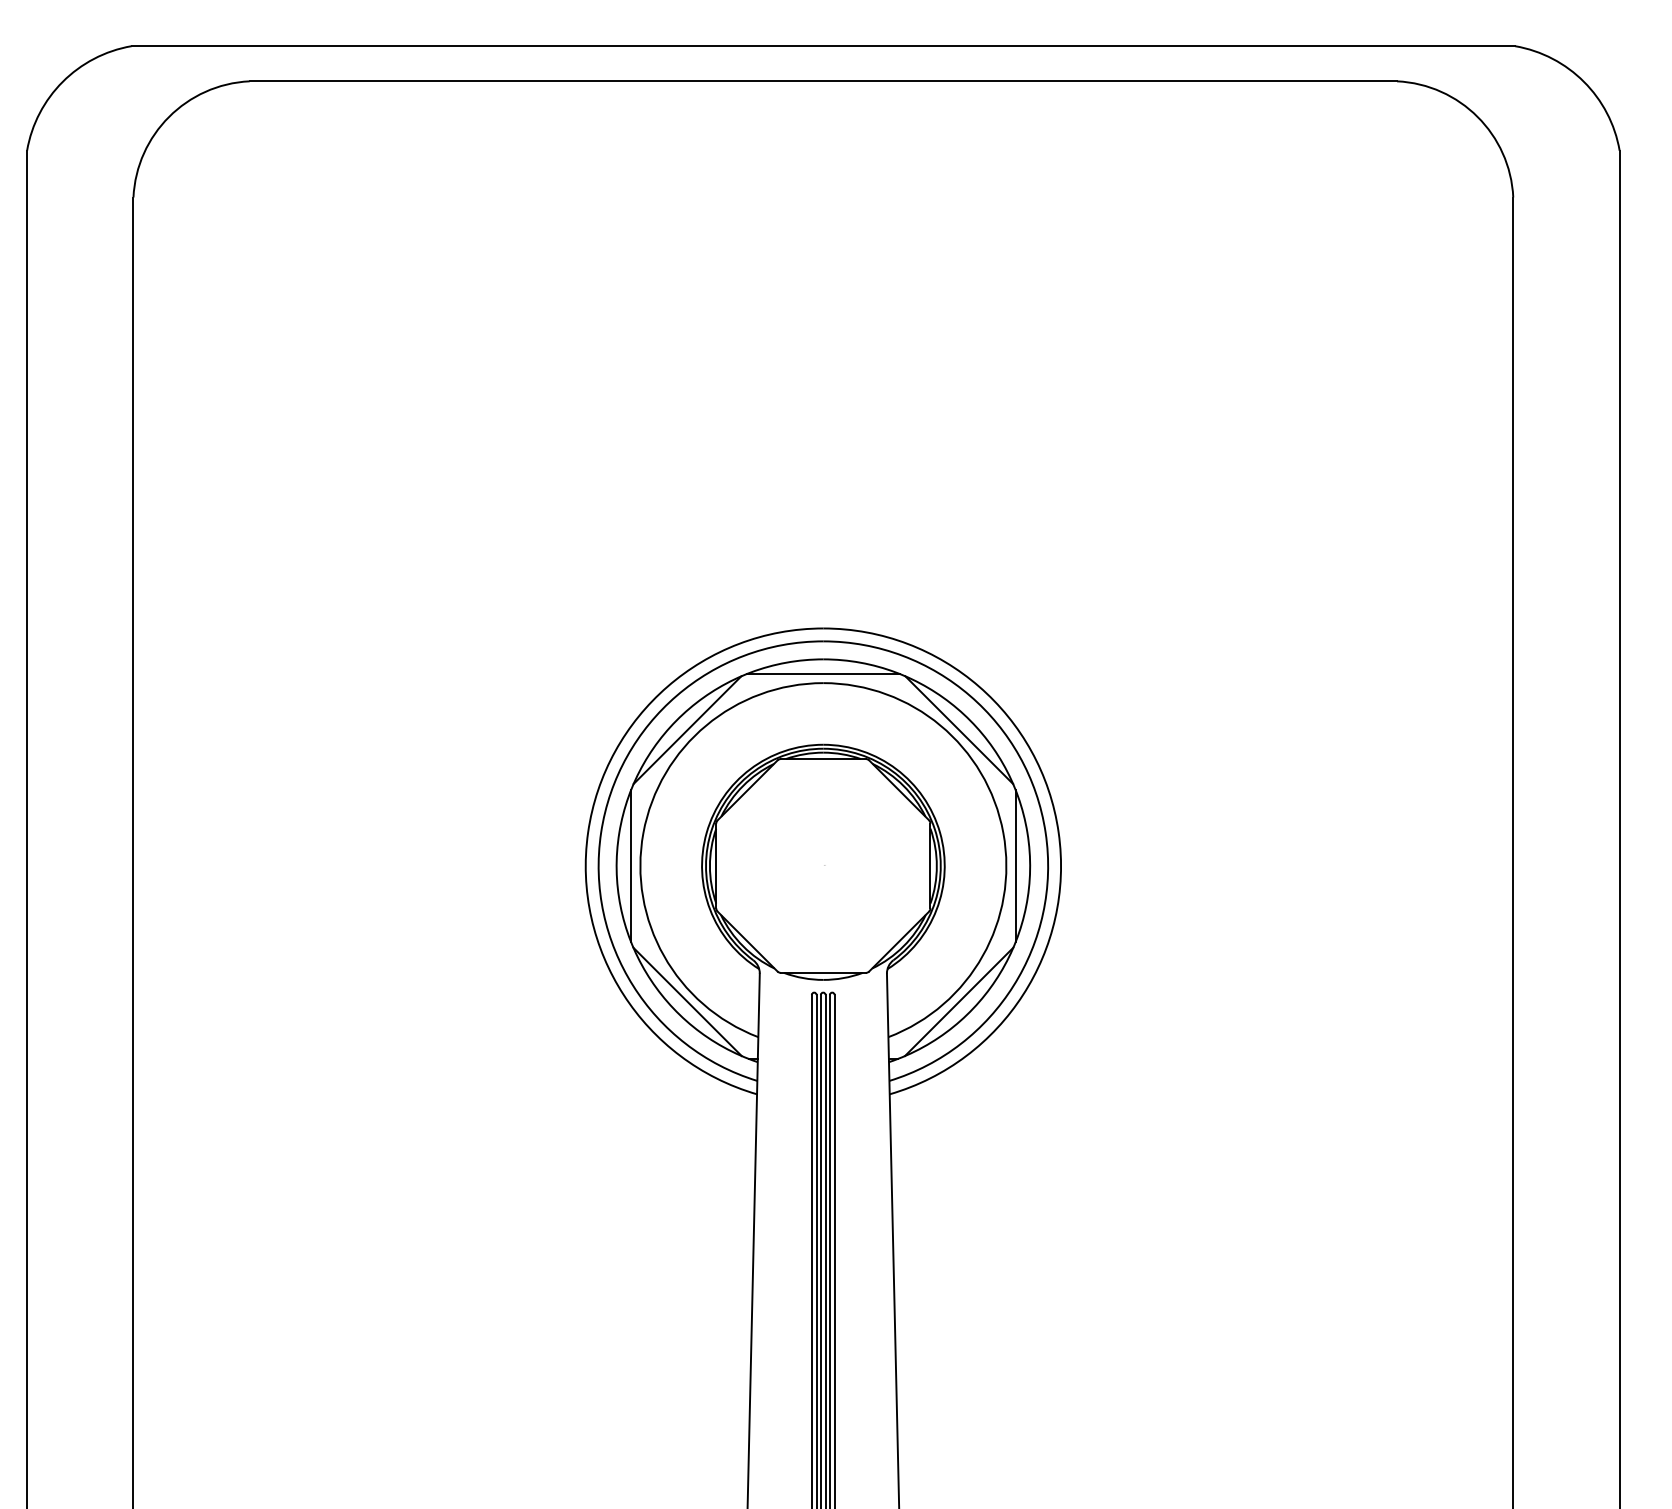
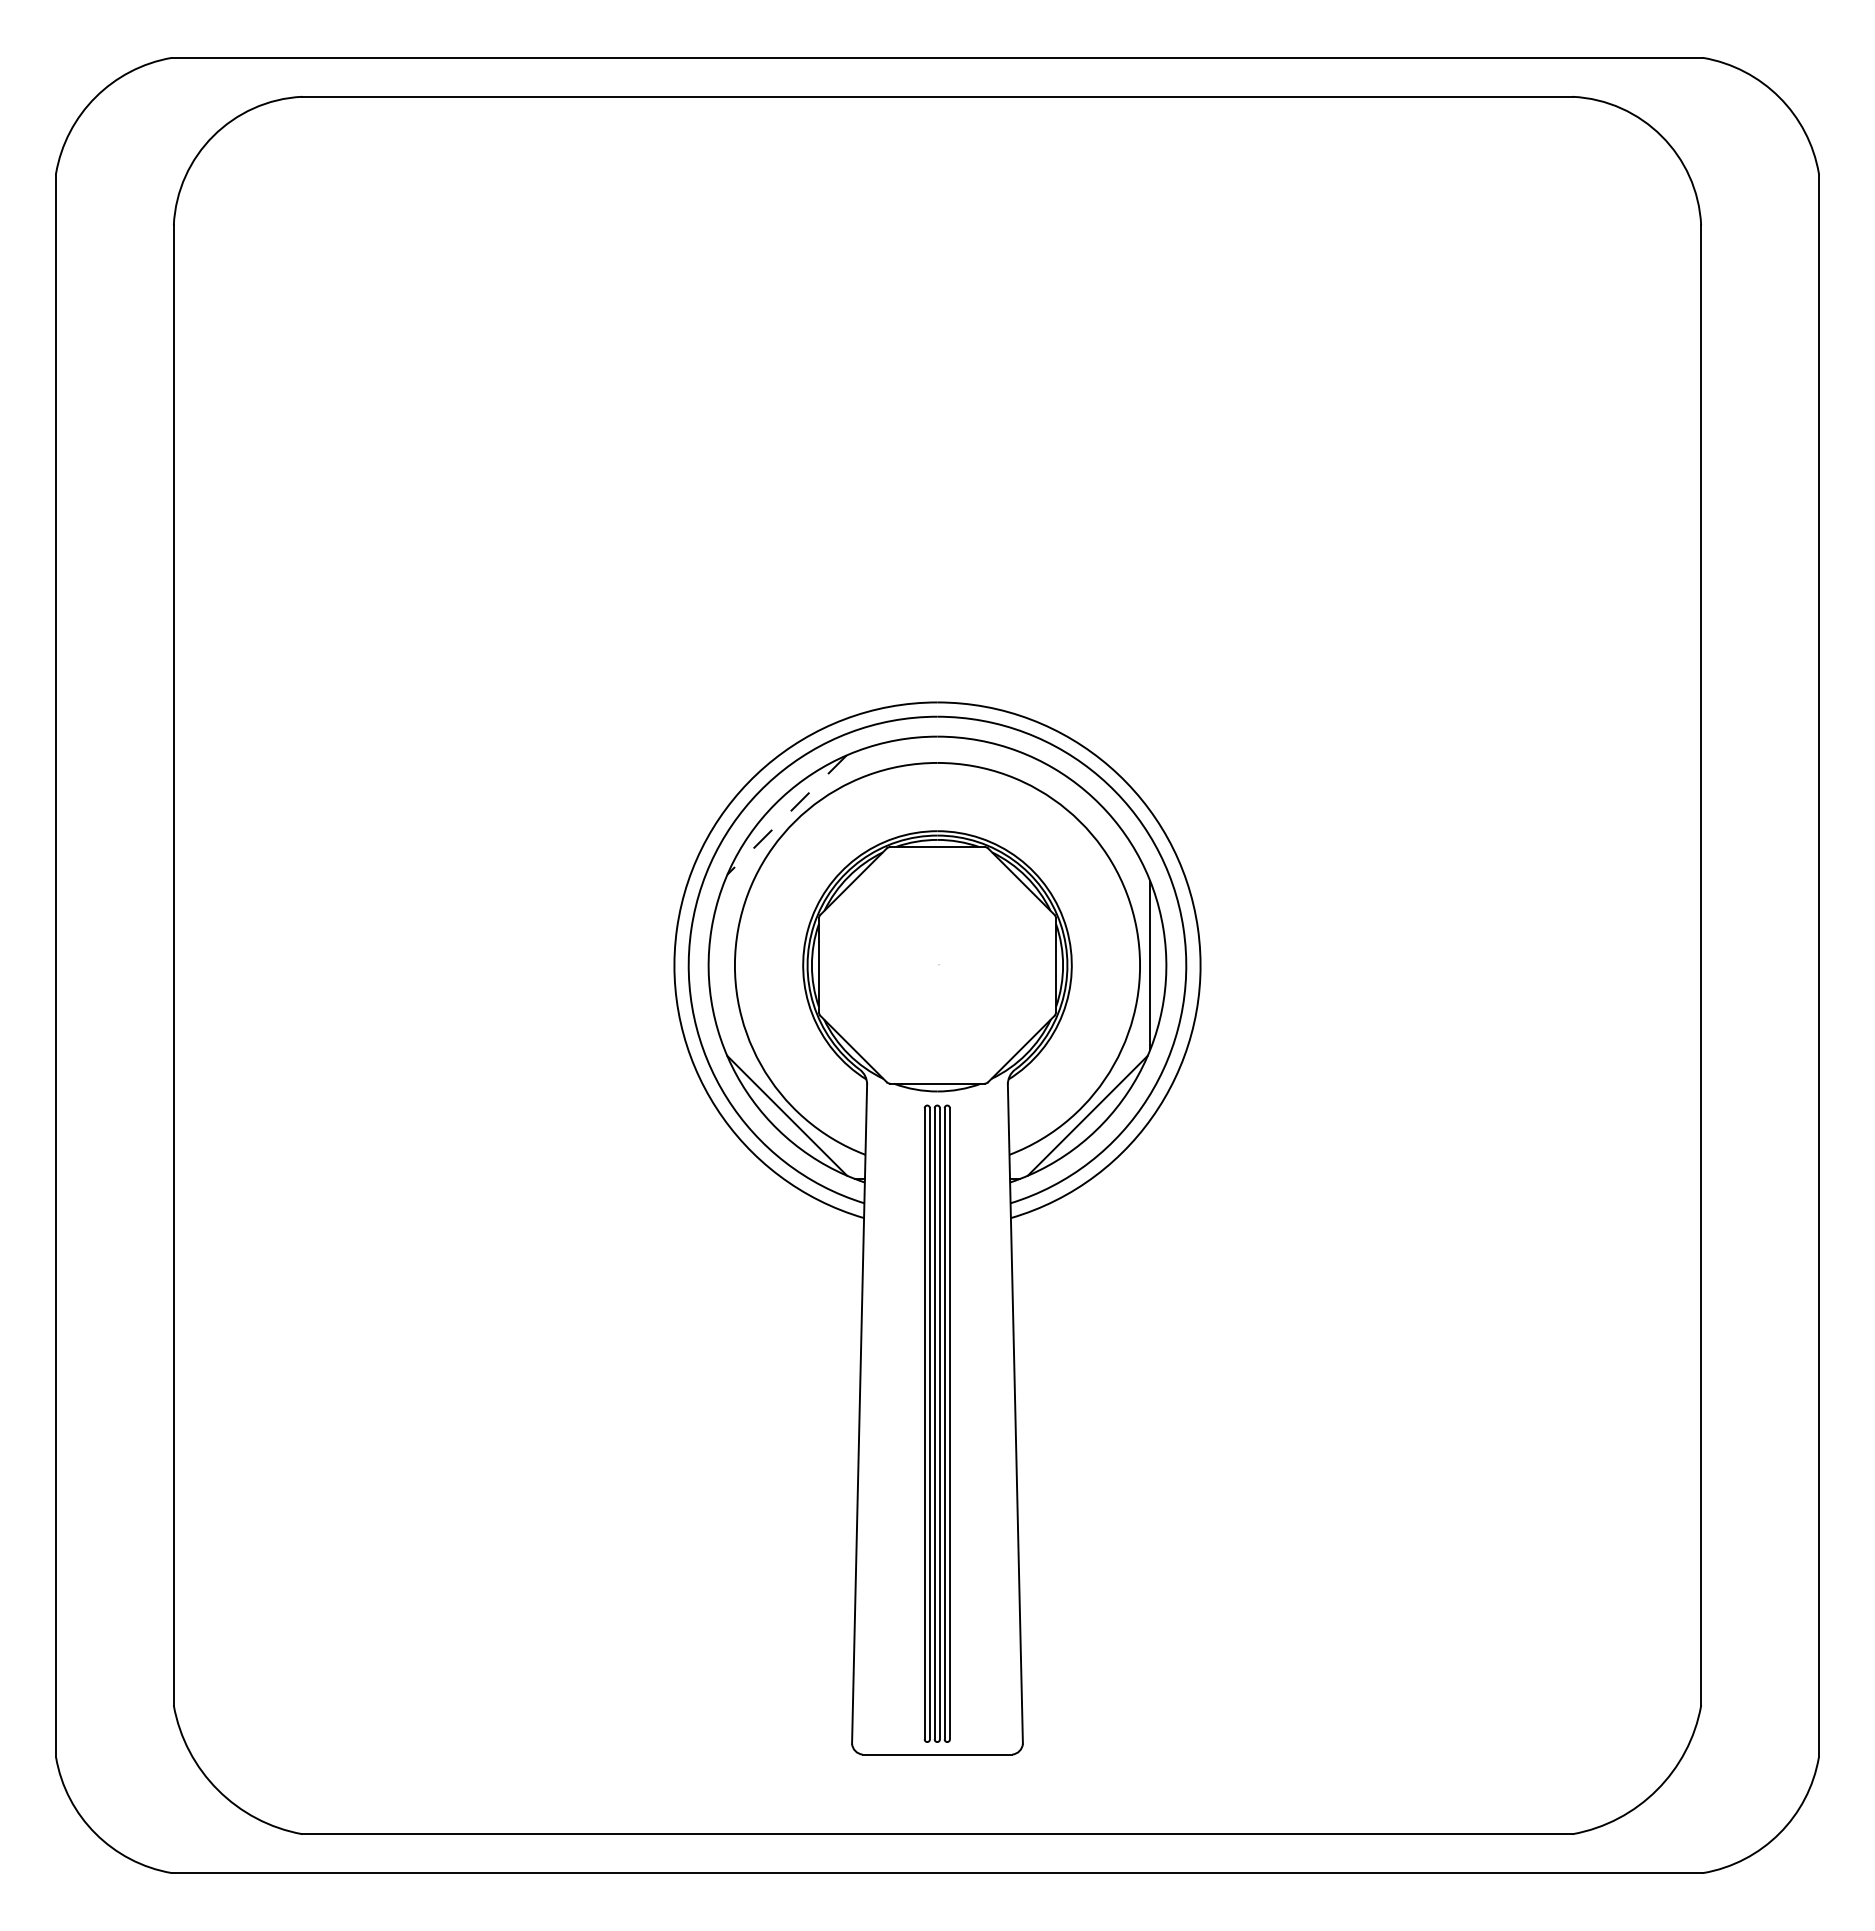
line: (823, 673) -> (937, 752), removed
line: (958, 729) -> (1087, 814), removed
line: (686, 730) -> (786, 815), solid -> dashed
line: (630, 866) -> (724, 965), removed

